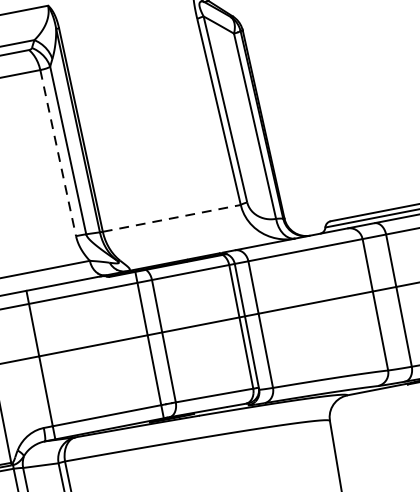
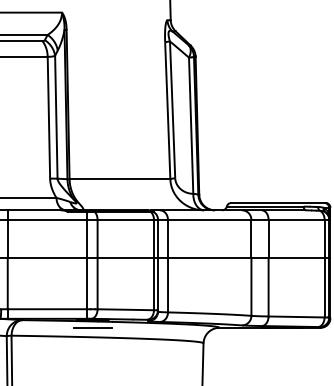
line: (57, 152) -> (48, 117), dashed -> solid
line: (172, 218) -> (120, 179), dashed -> solid
line: (173, 430) -> (92, 328), added

